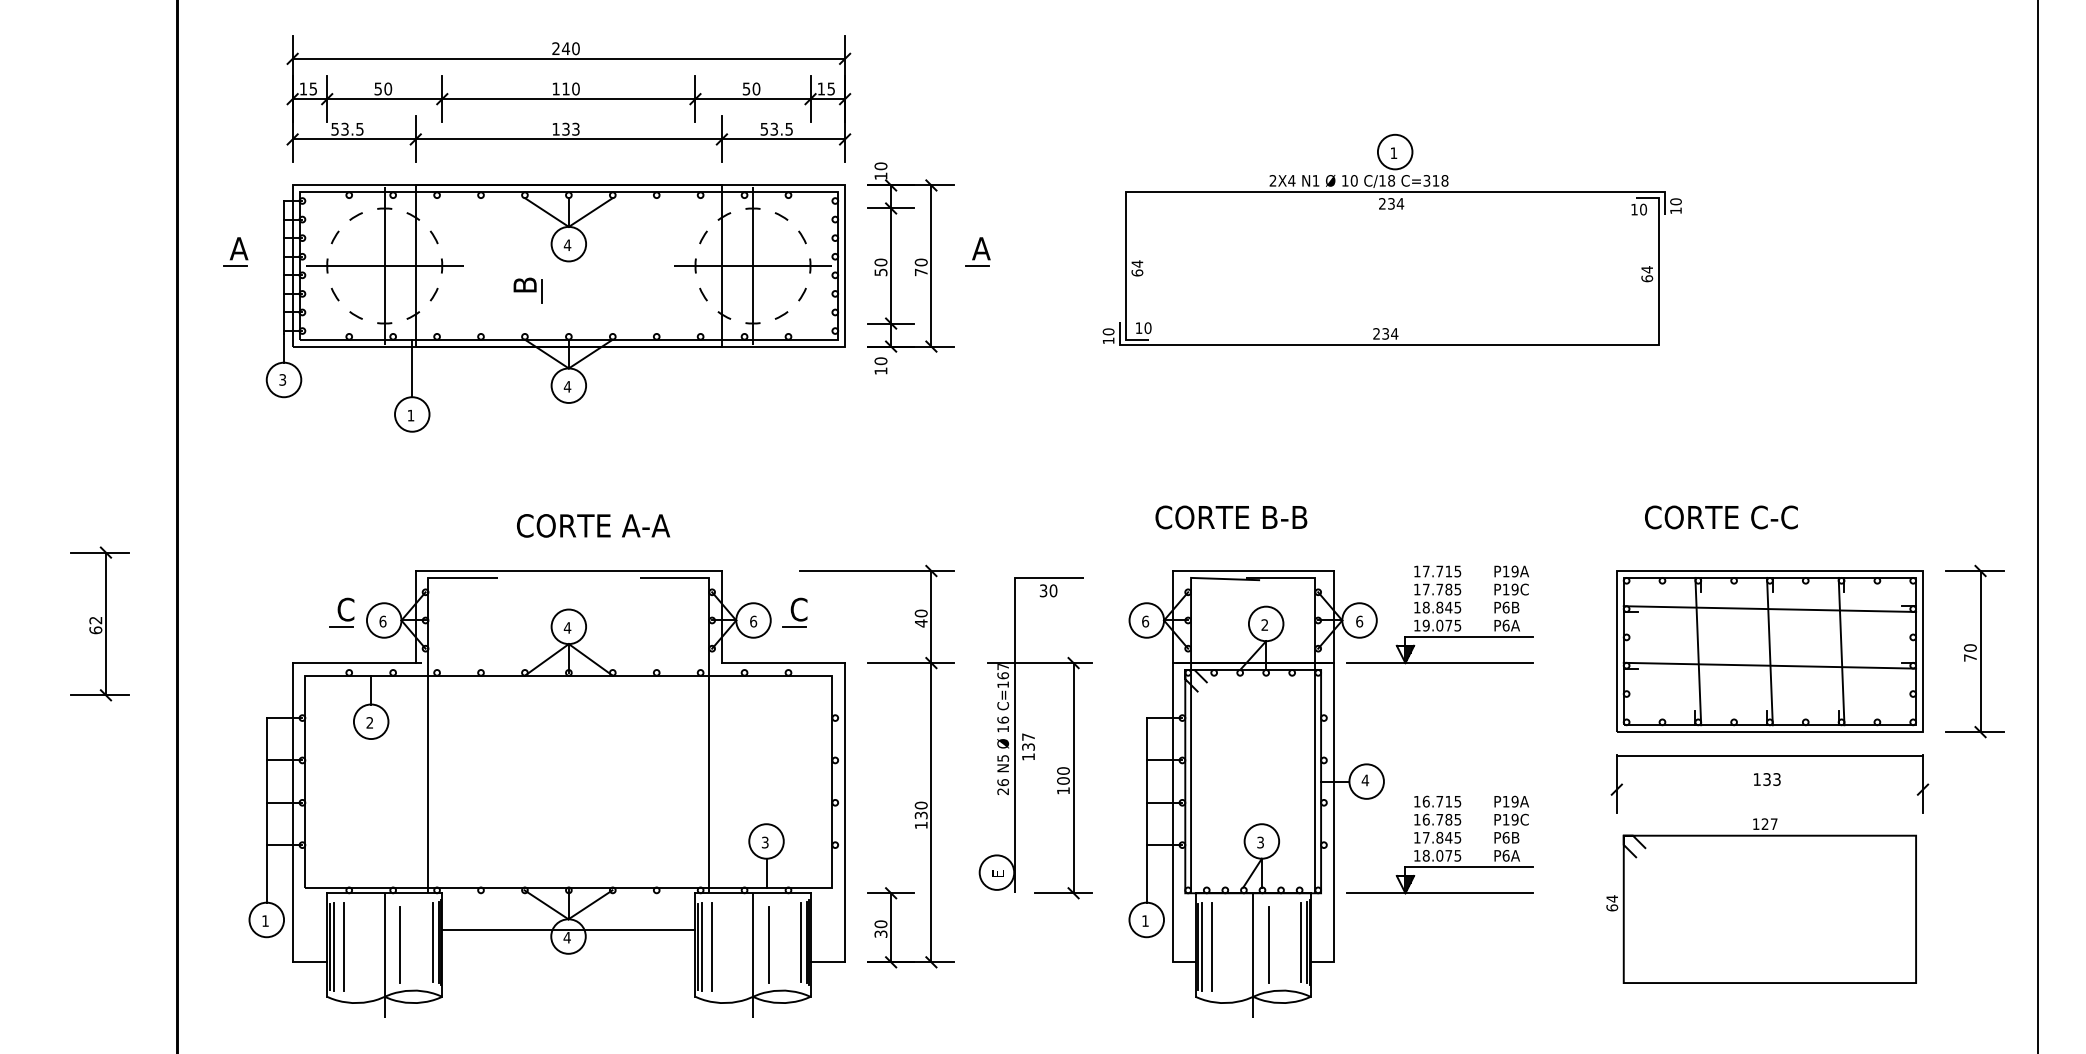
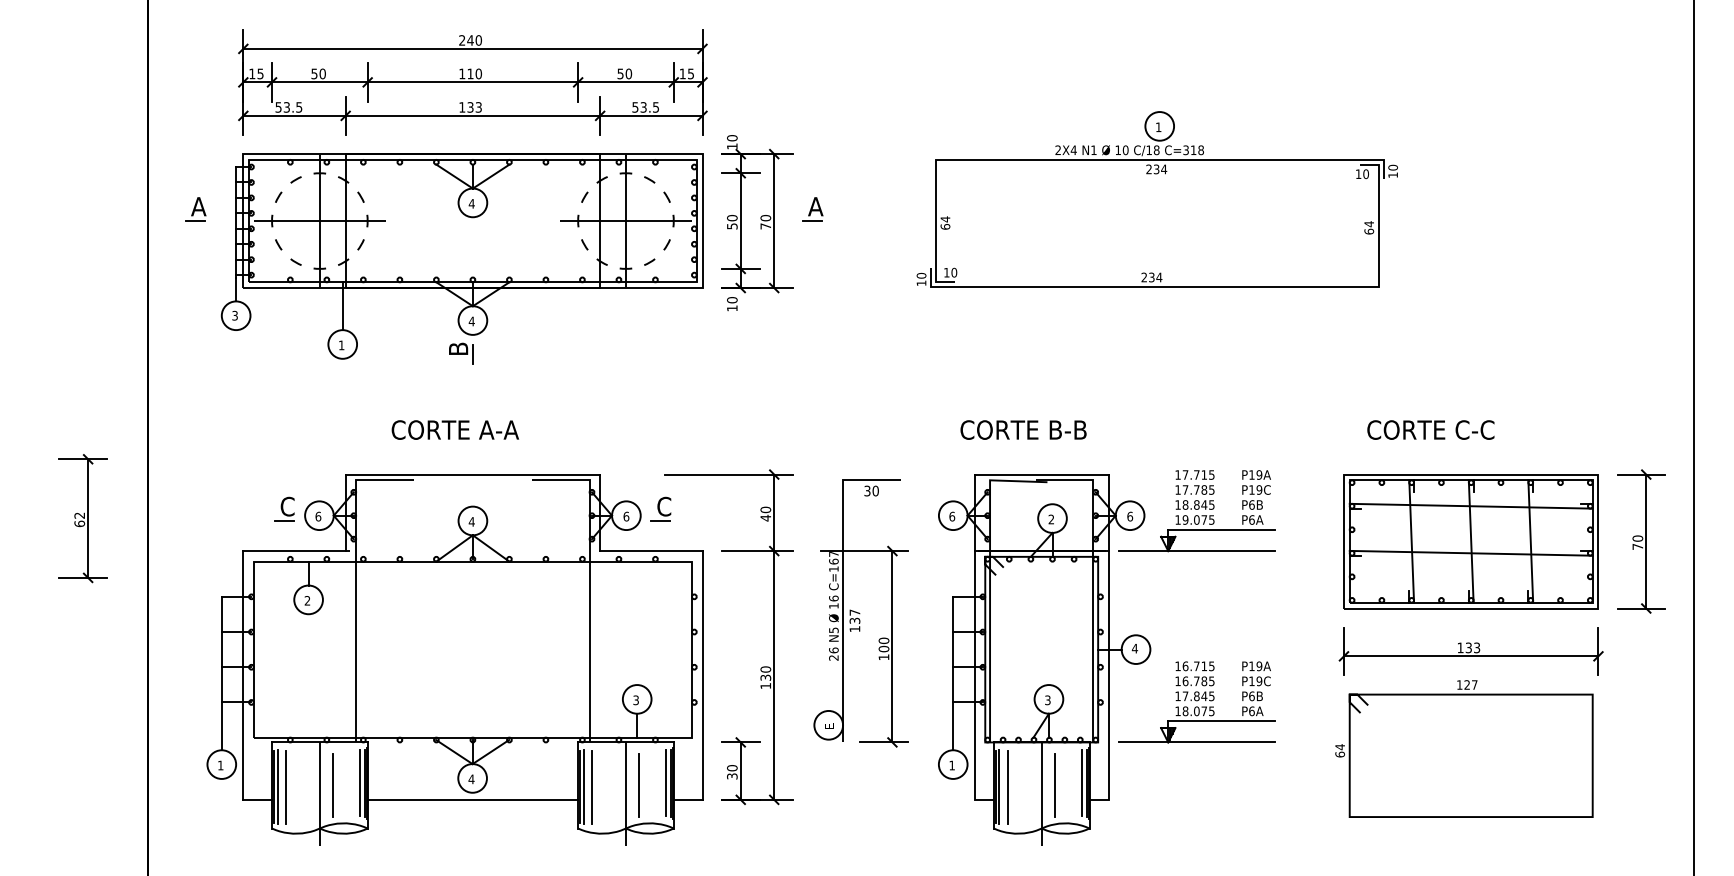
part: (528, 290) -> (461, 353), moved
text: (593, 525) -> (455, 429), moved
line: (1769, 756) -> (1470, 656), moved
line: (568, 929) -> (472, 799), moved

